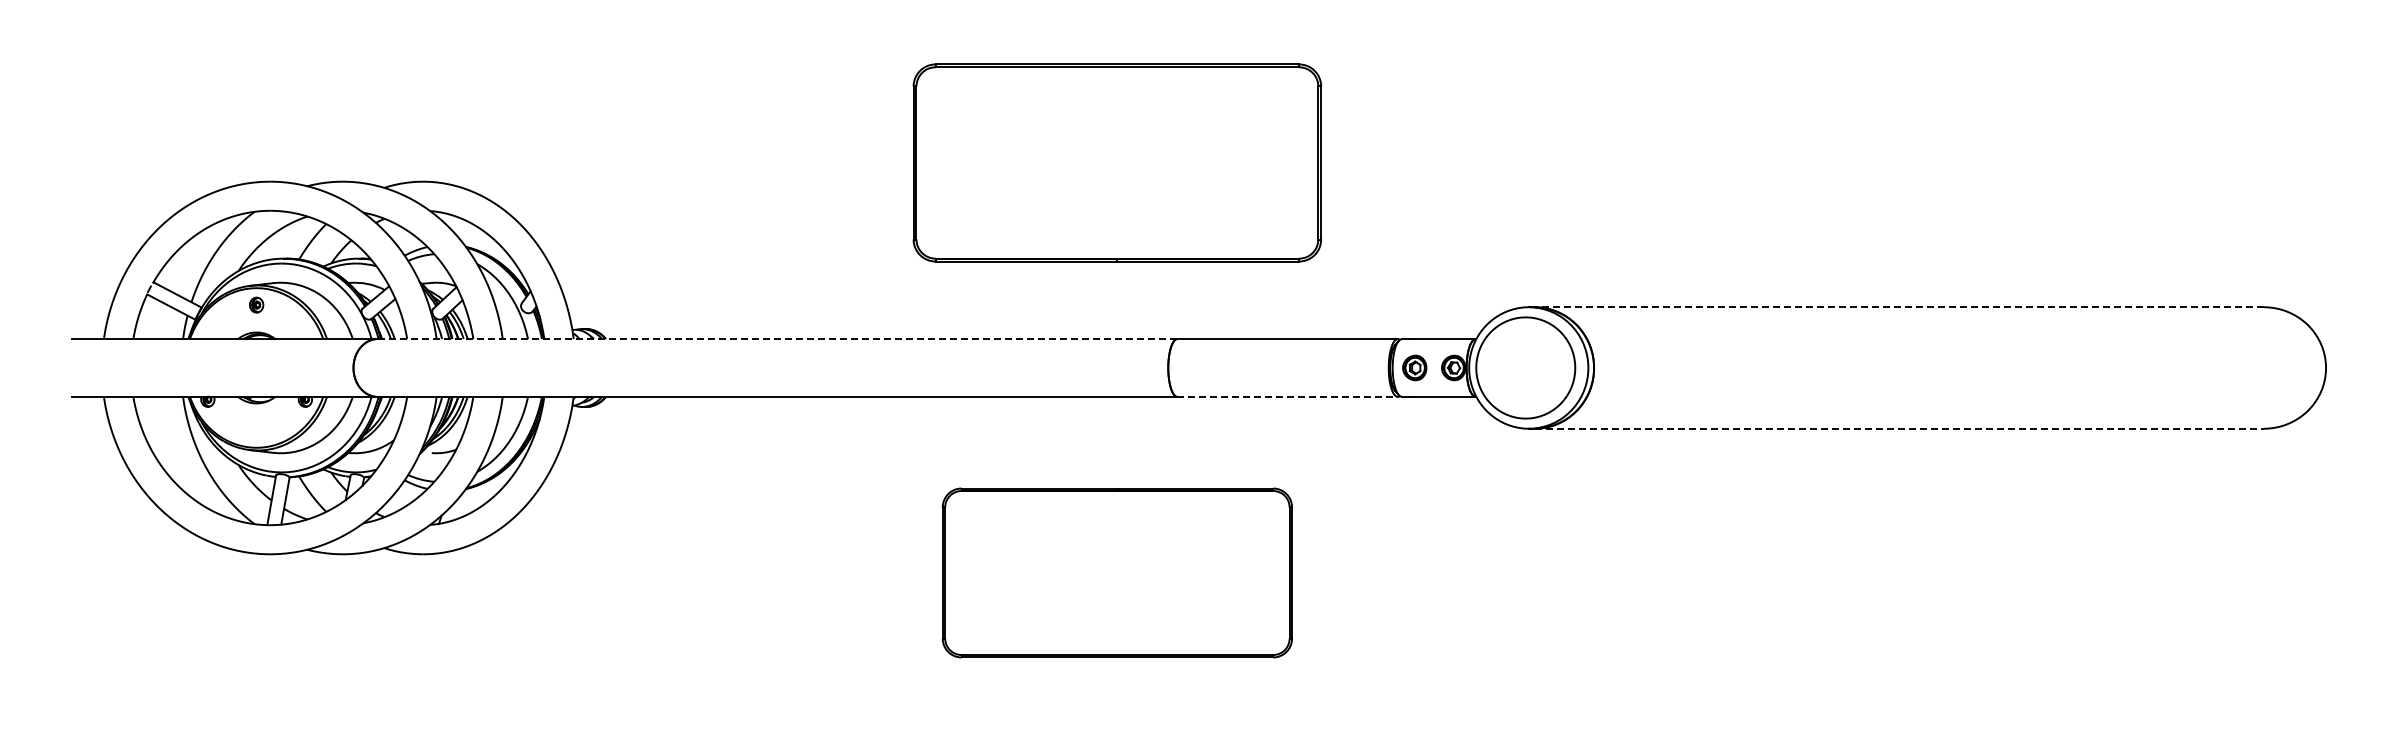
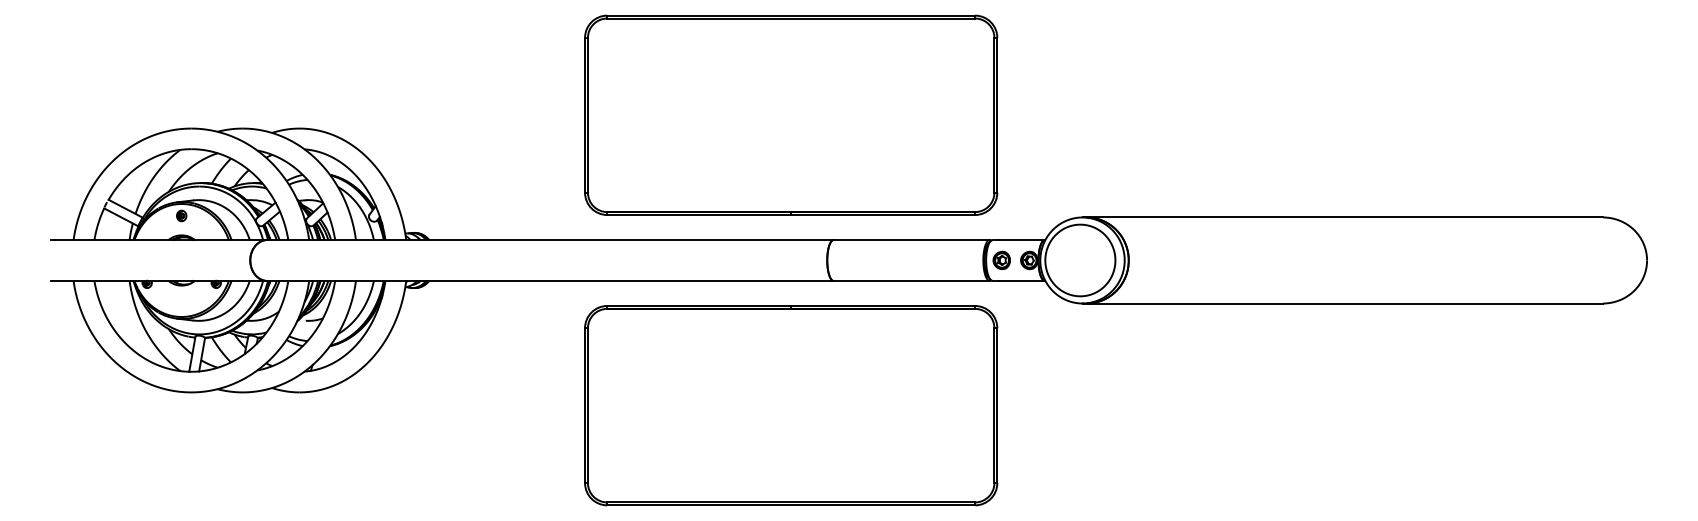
part: (1117, 162) -> (791, 114), size x1.43
line: (1899, 307) -> (1345, 217), dashed -> solid
line: (777, 339) -> (550, 240), dashed -> solid
line: (1288, 396) -> (912, 280), dashed -> solid
line: (1899, 428) -> (1345, 303), dashed -> solid
part: (1117, 572) -> (791, 405), size x1.67

